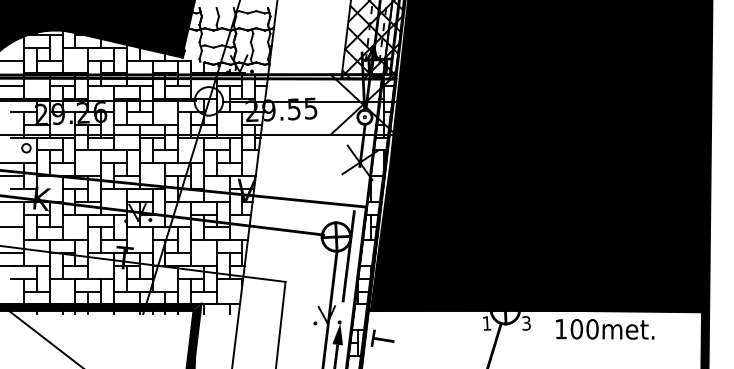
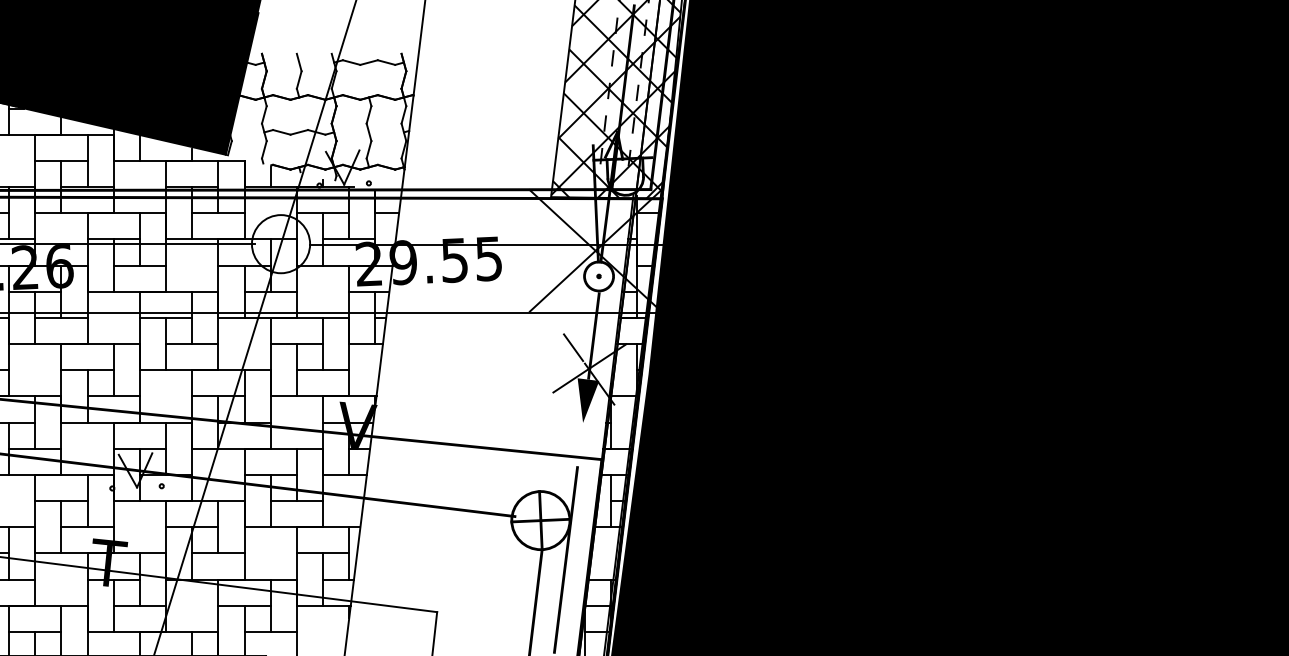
fill: (359, 178) -> (587, 401), added

